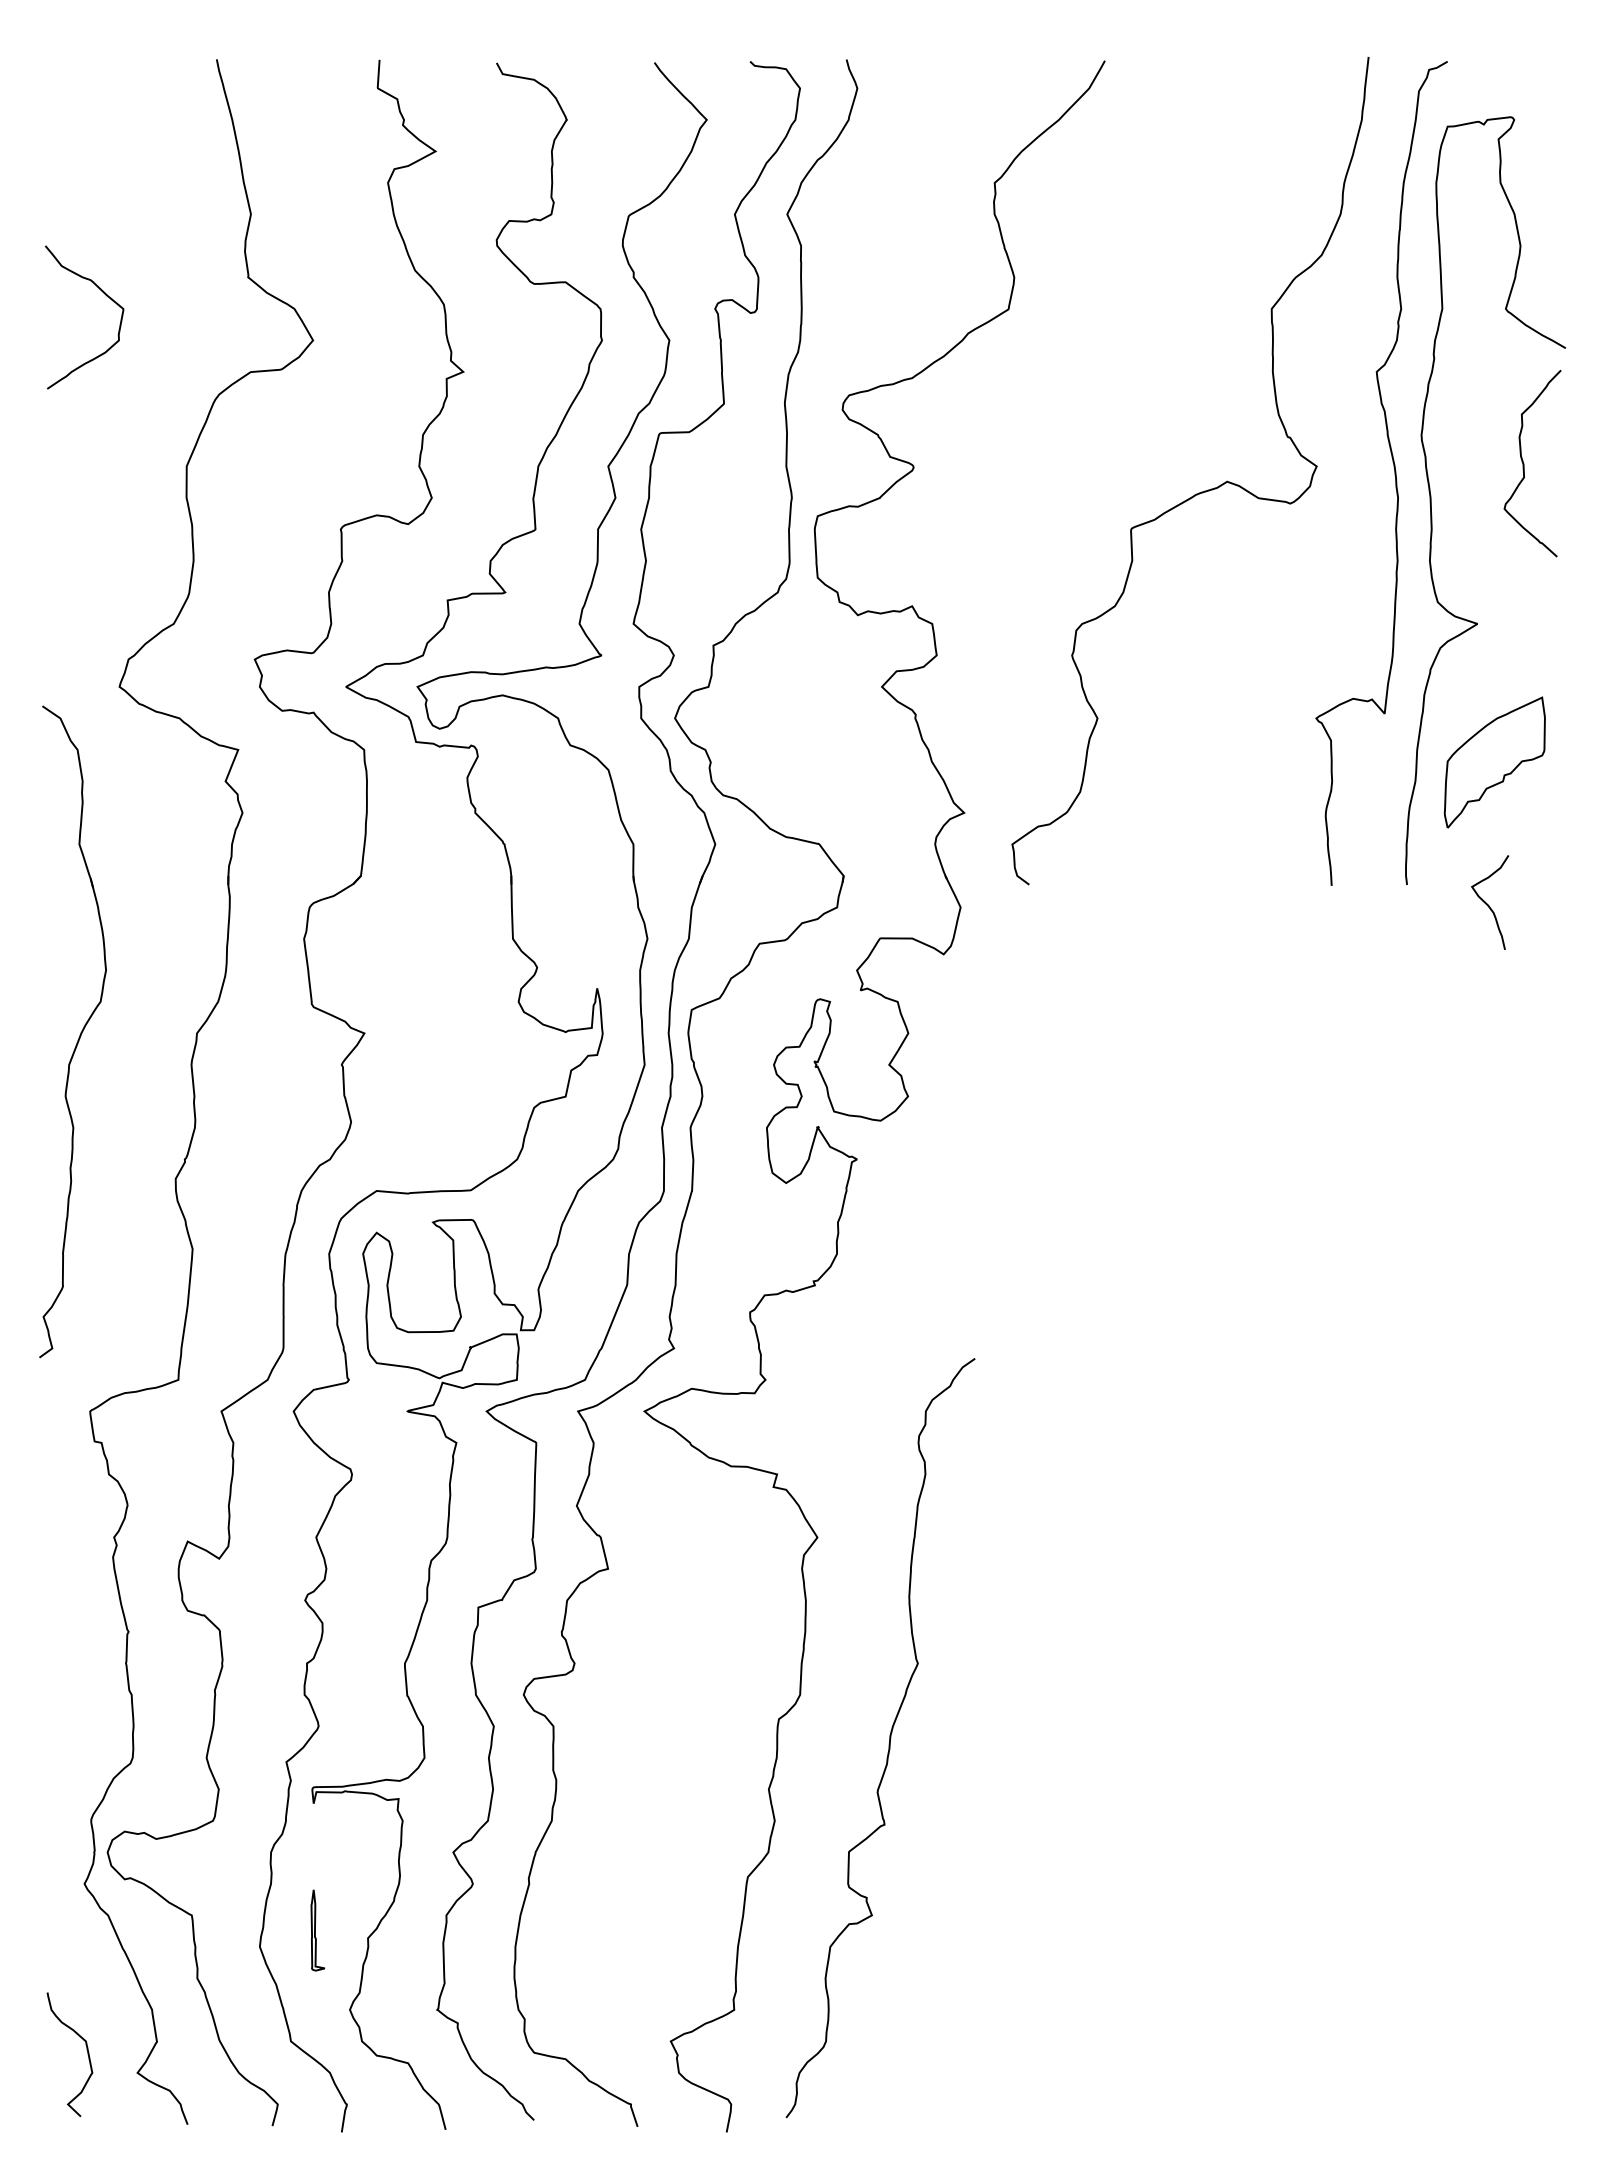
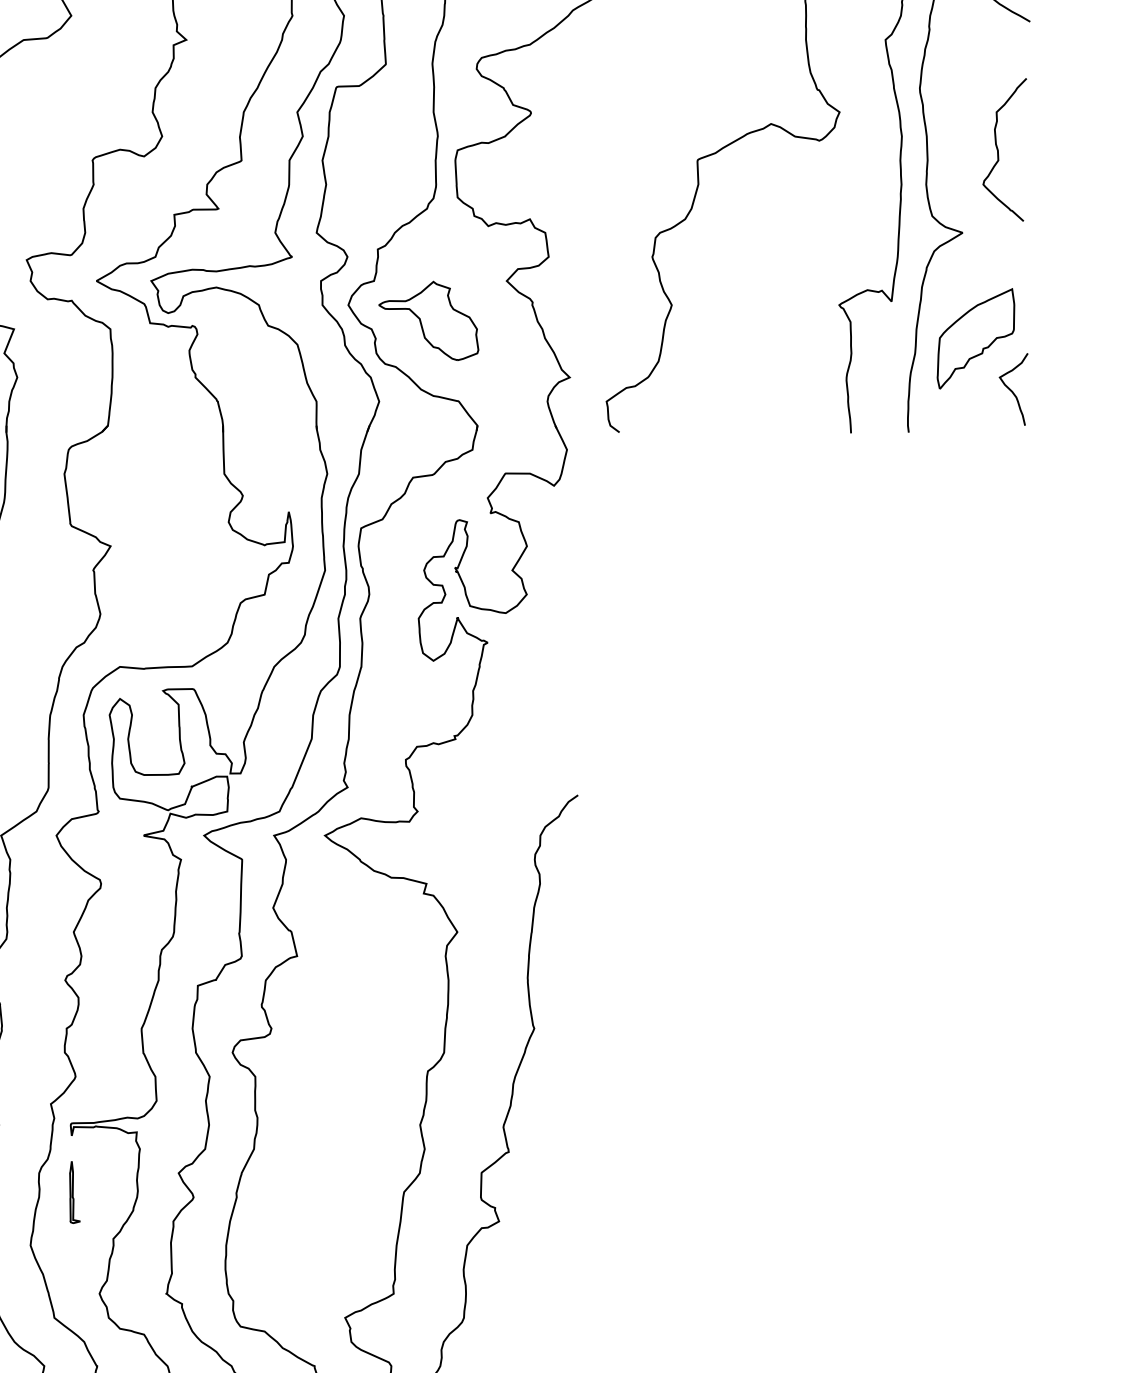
curve: (1524, 463) -> (998, 149), moved
part: (779, 739) -> (428, 321), added
curve: (1488, 904) -> (1012, 390), moved
part: (317, 1930) -> (74, 1192), moved

